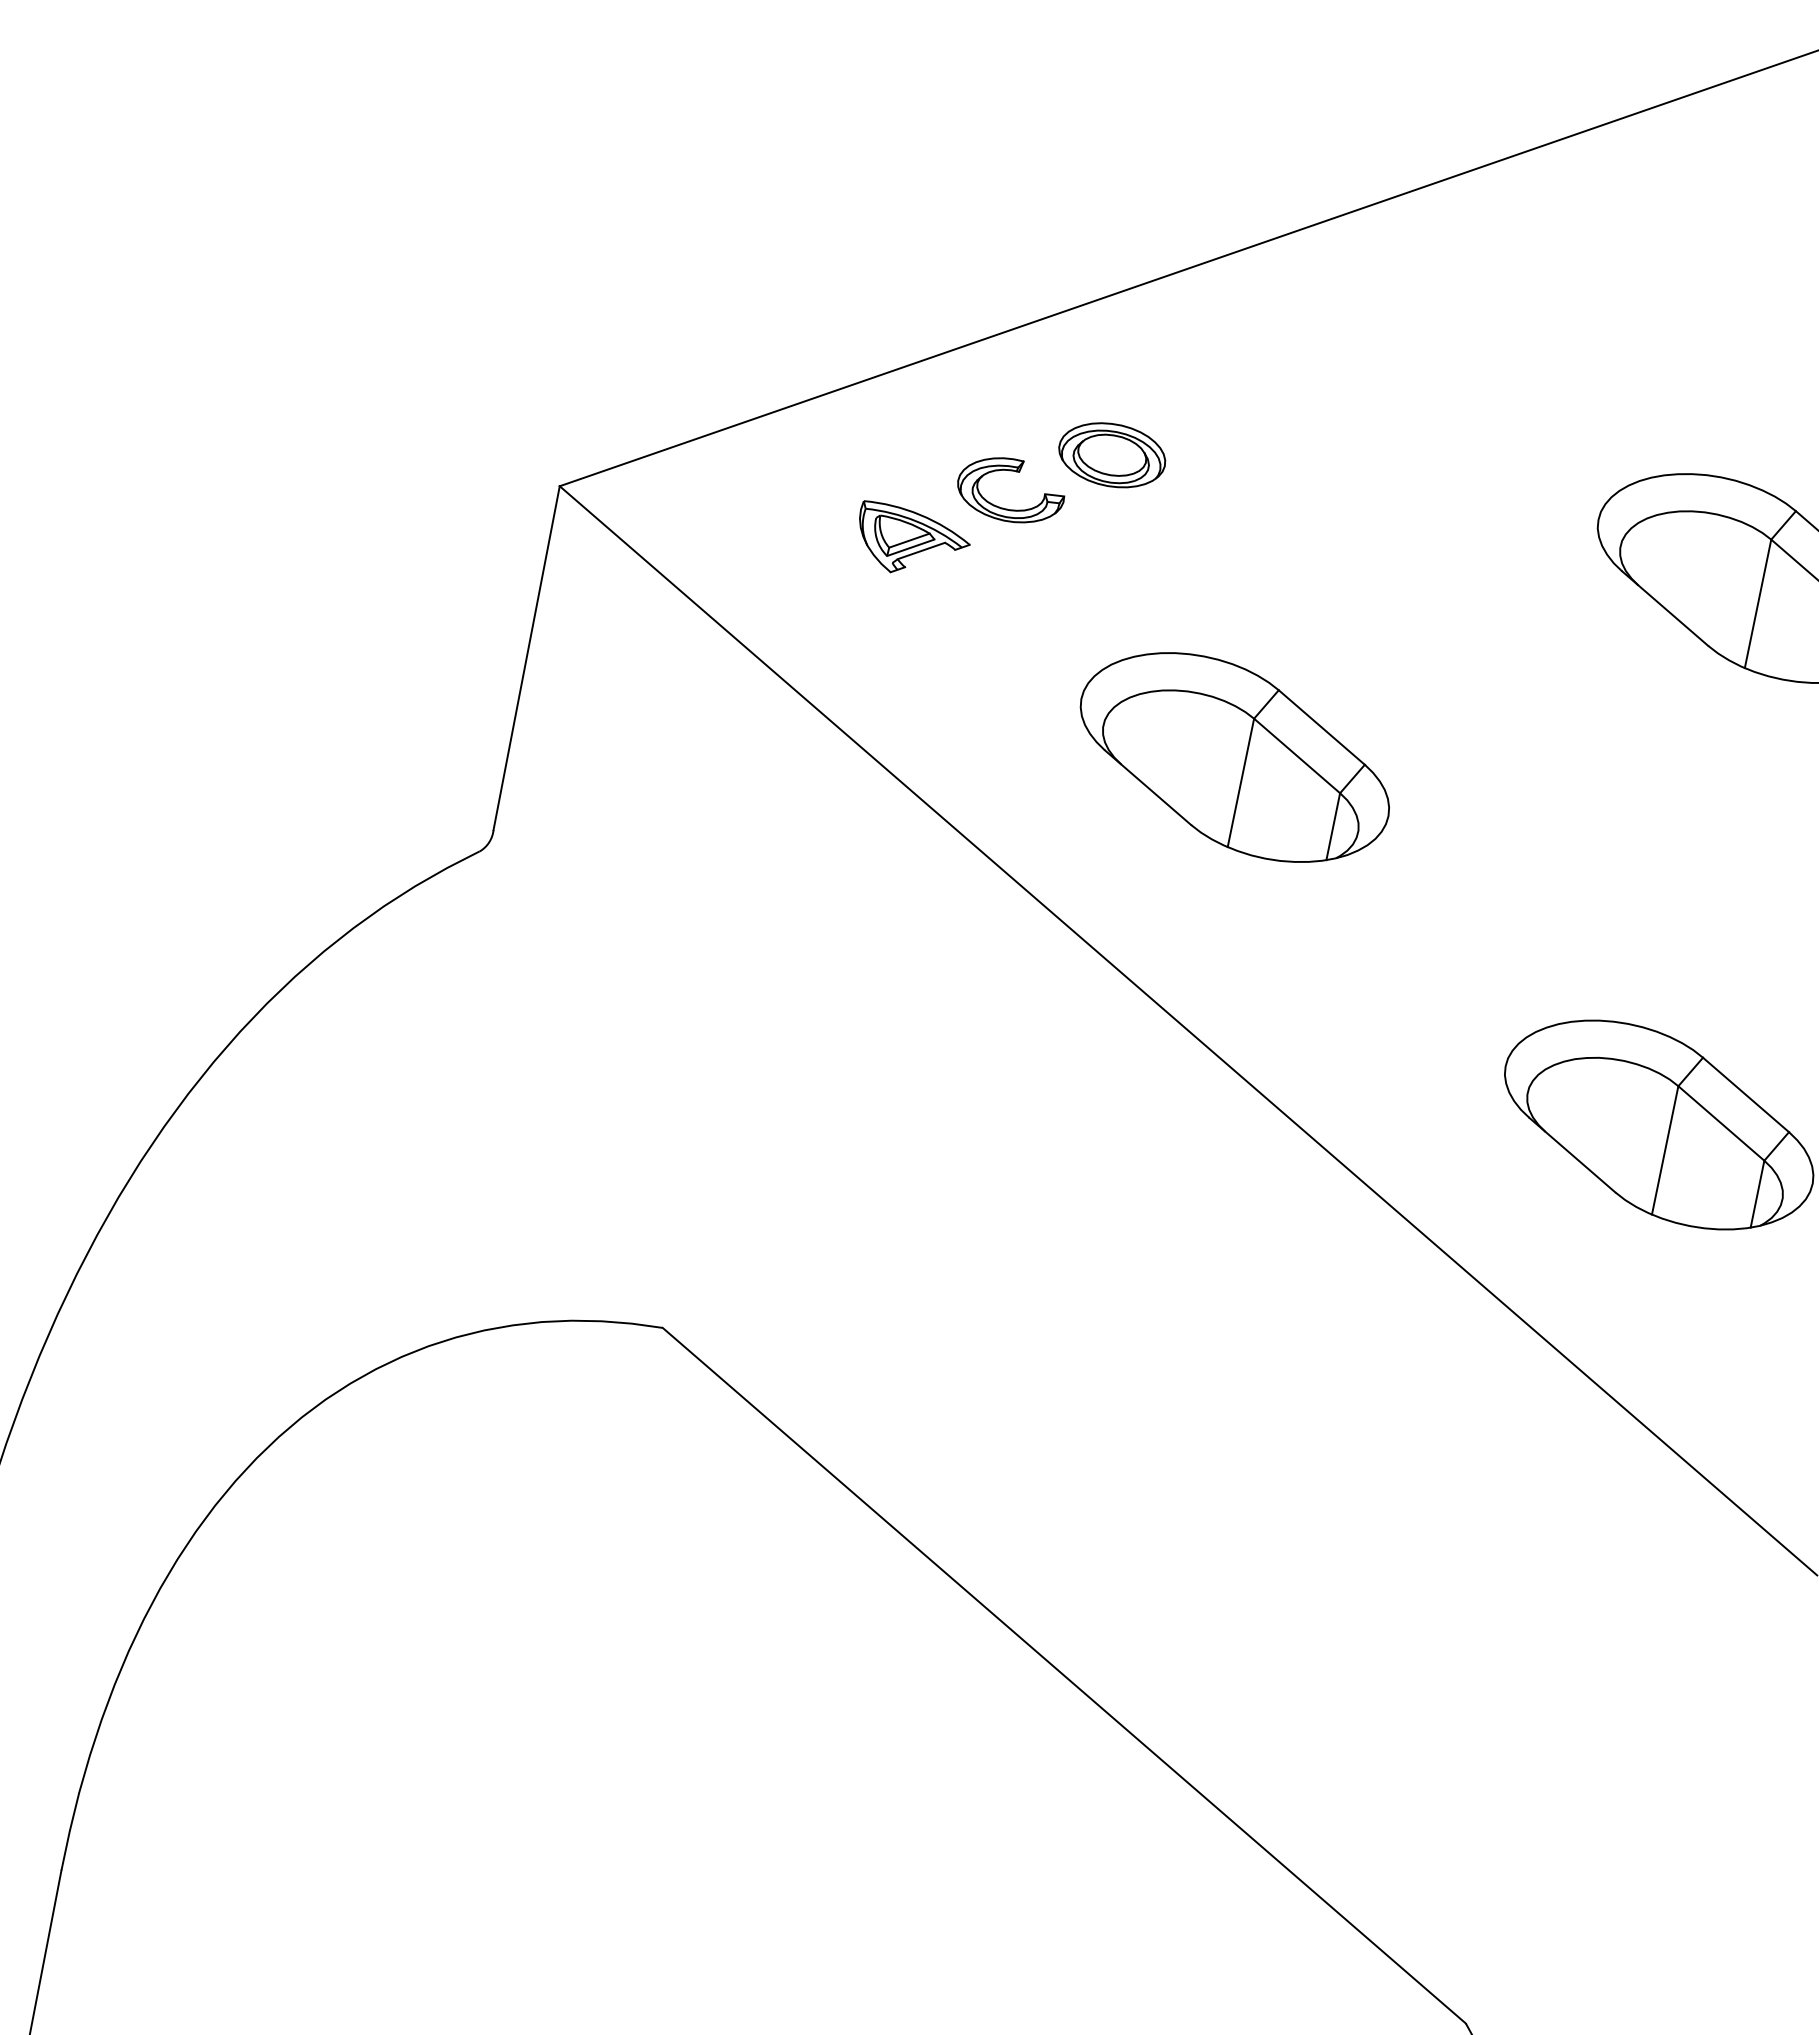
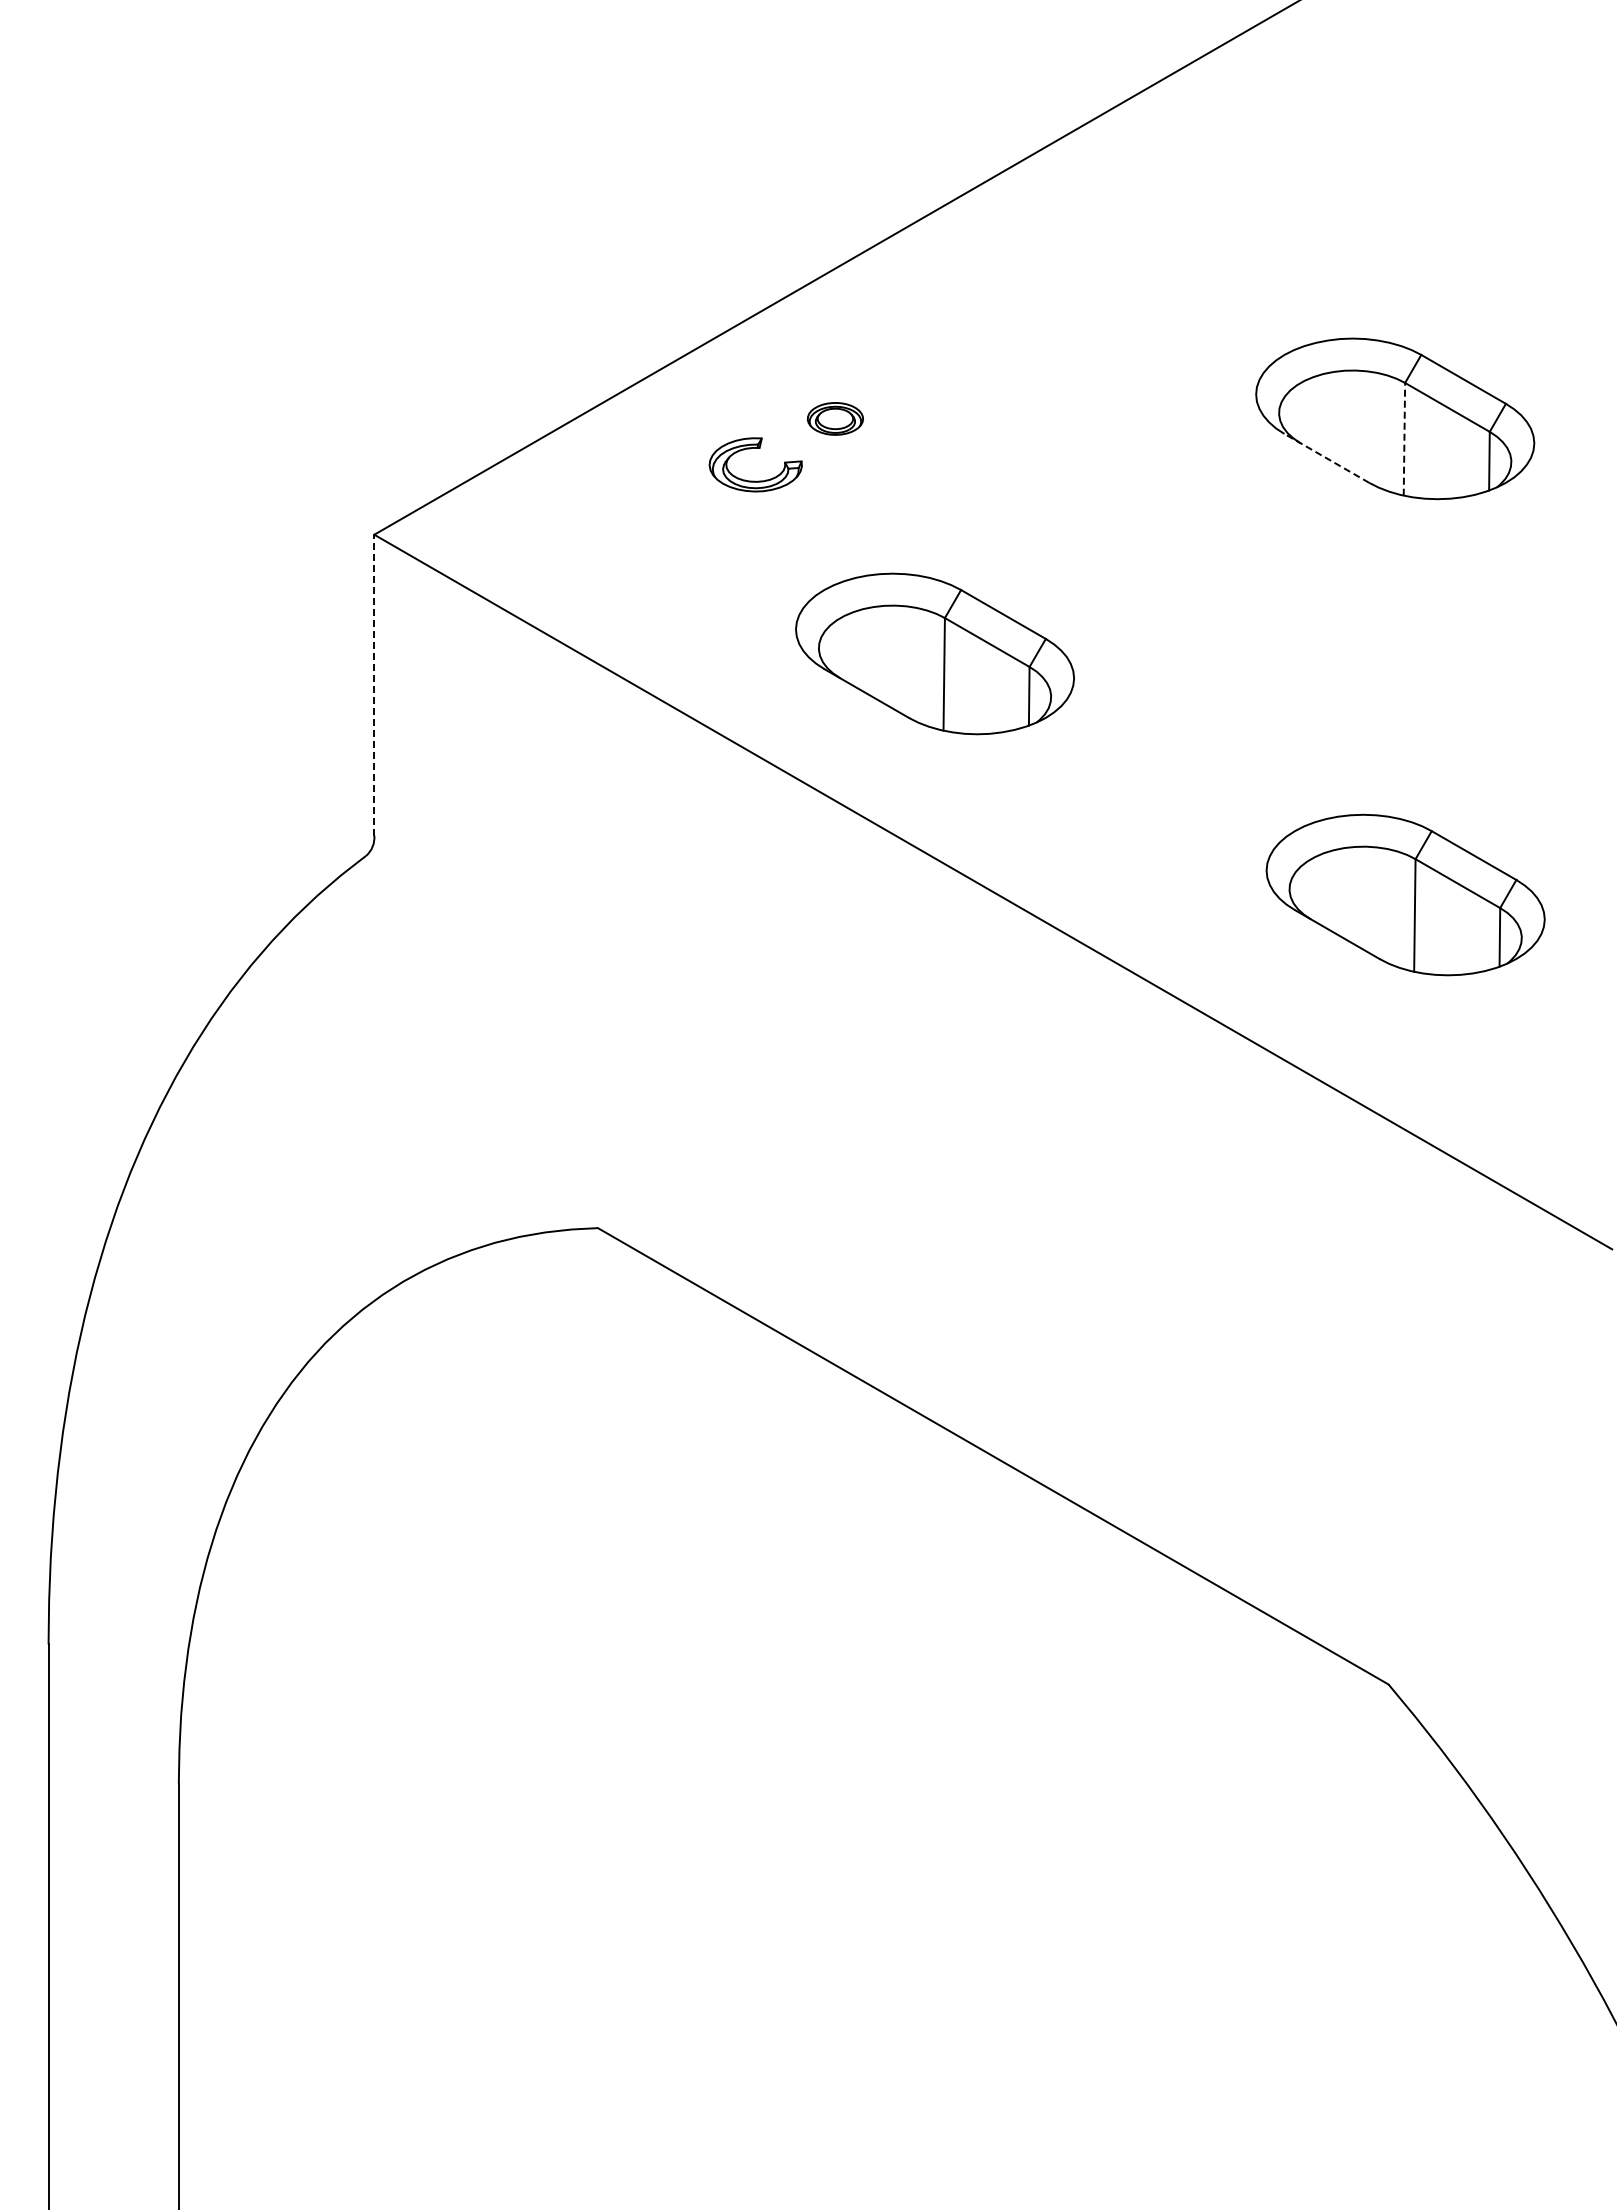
part: (1112, 454) -> (835, 418), size x0.6
part: (911, 543) -> (680, 525), removed
line: (1758, 602) -> (1404, 438), solid -> dashed
line: (1664, 608) -> (1326, 458), solid -> dashed
line: (526, 657) -> (374, 684), solid -> dashed
part: (1234, 756) -> (934, 653), moved

